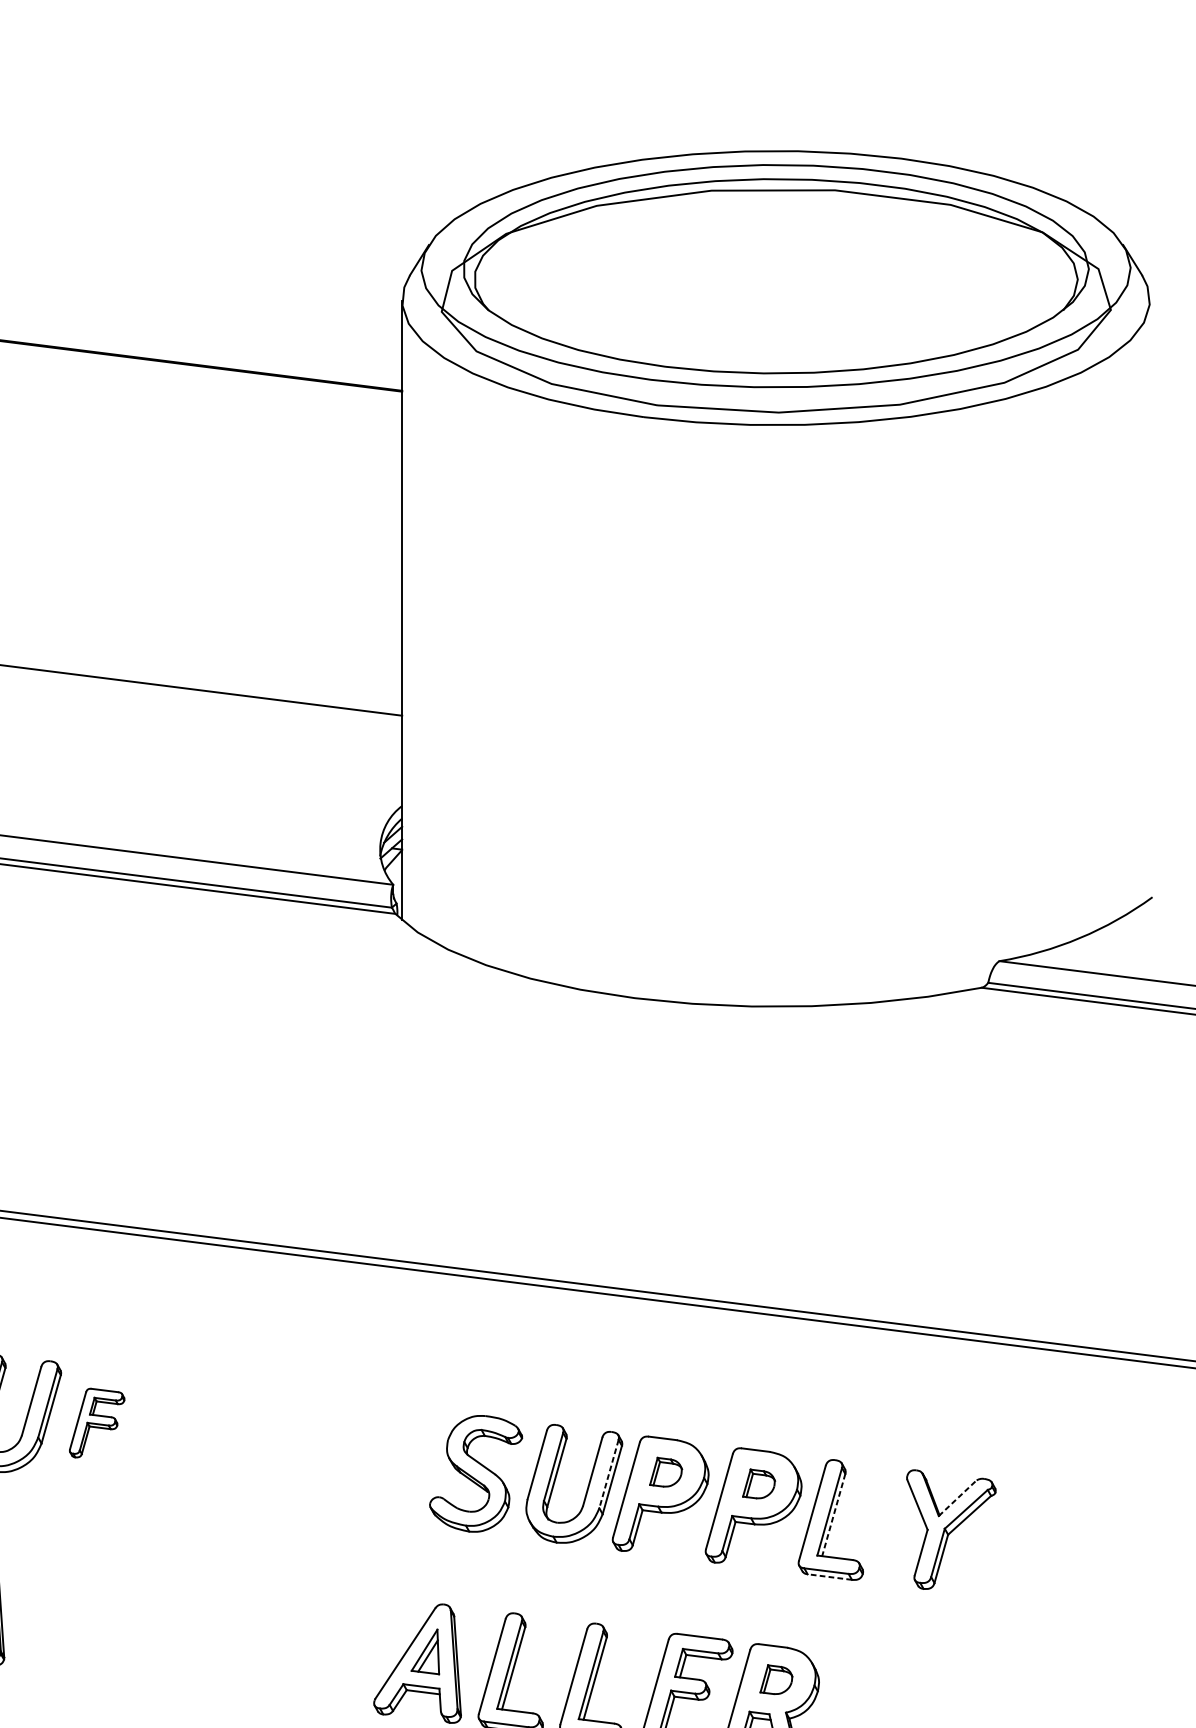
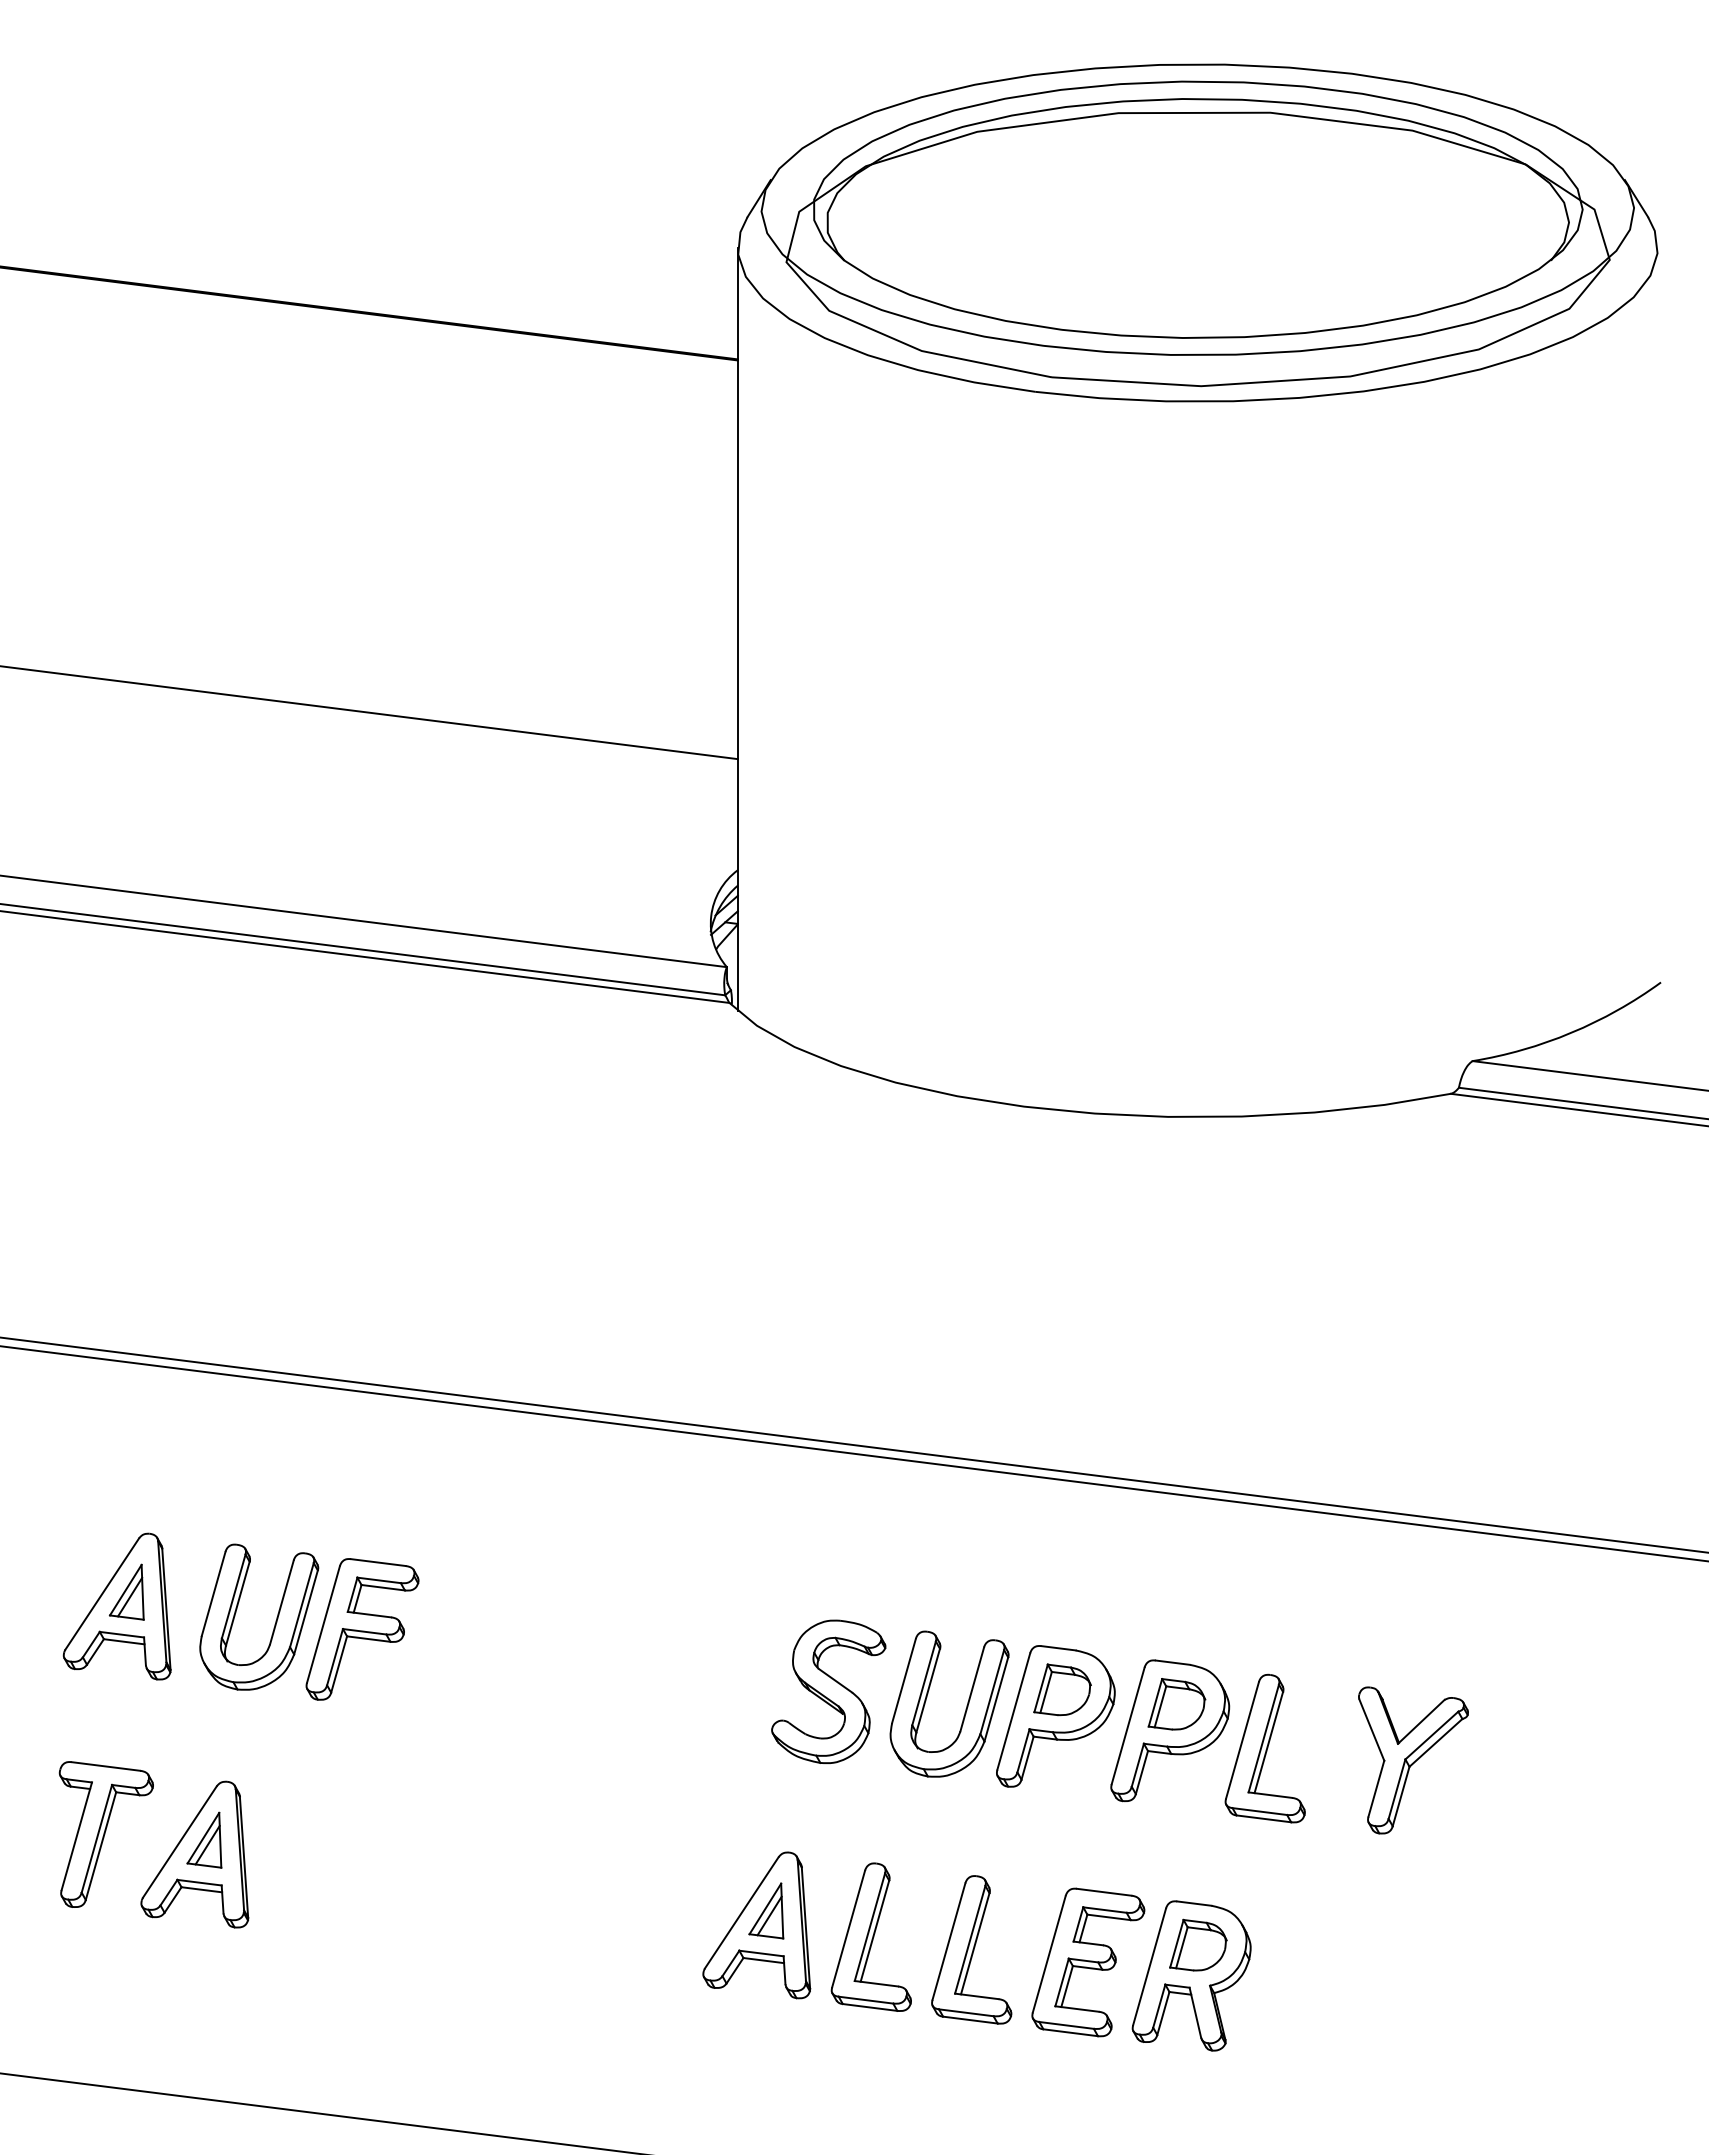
part: (97, 1423) -> (362, 1629), size x1.67
part: (666, 1471) -> (1062, 1689), size x1.43
line: (609, 1474) -> (992, 1692), dashed -> solid
part: (758, 1484) -> (1176, 1704), size x1.43
line: (957, 1497) -> (1421, 1721), dashed -> solid
line: (833, 1515) -> (1268, 1742), dashed -> solid
line: (829, 1576) -> (1263, 1818), dashed -> solid
part: (776, 1679) -> (1198, 1944), size x1.43

